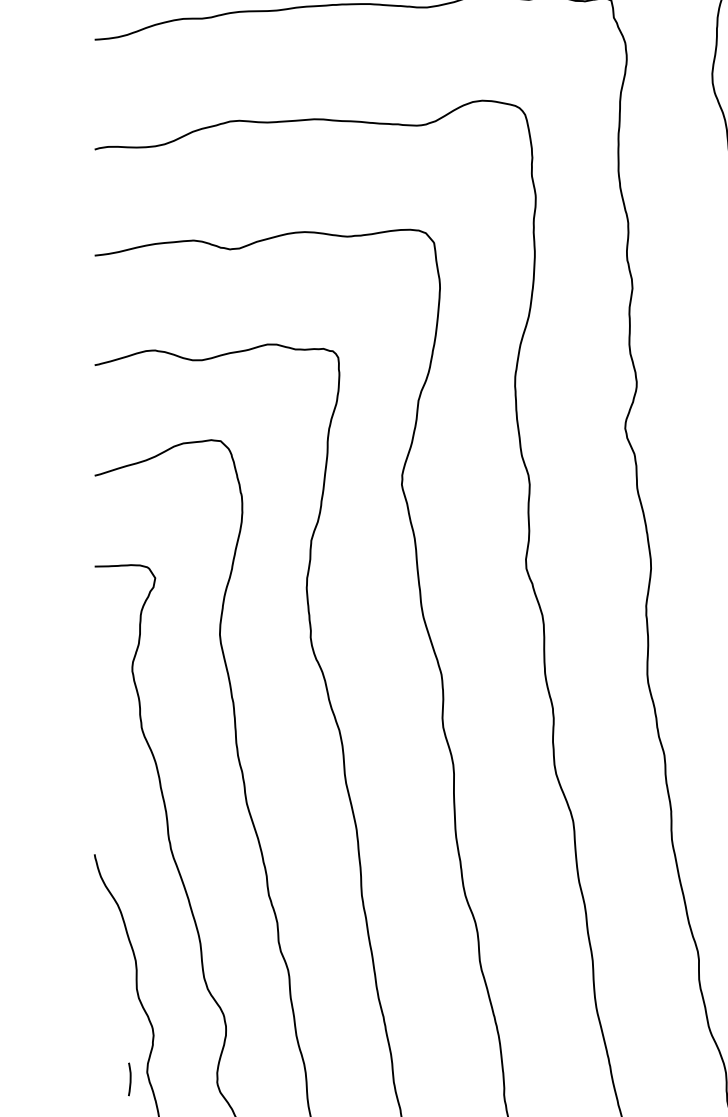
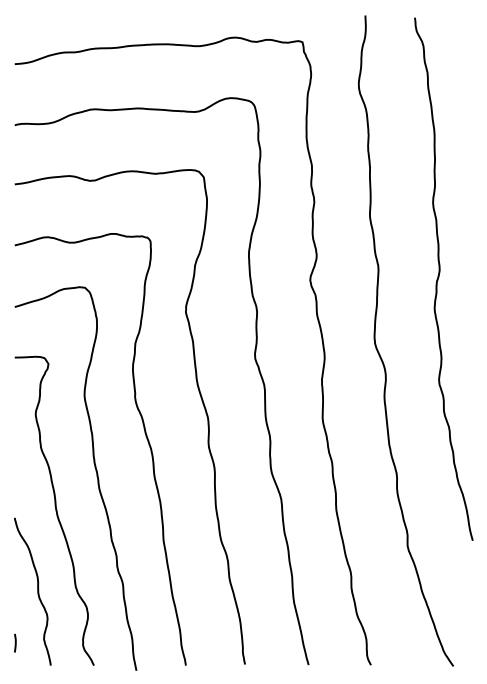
line: (130, 1078) -> (15, 642), moved

